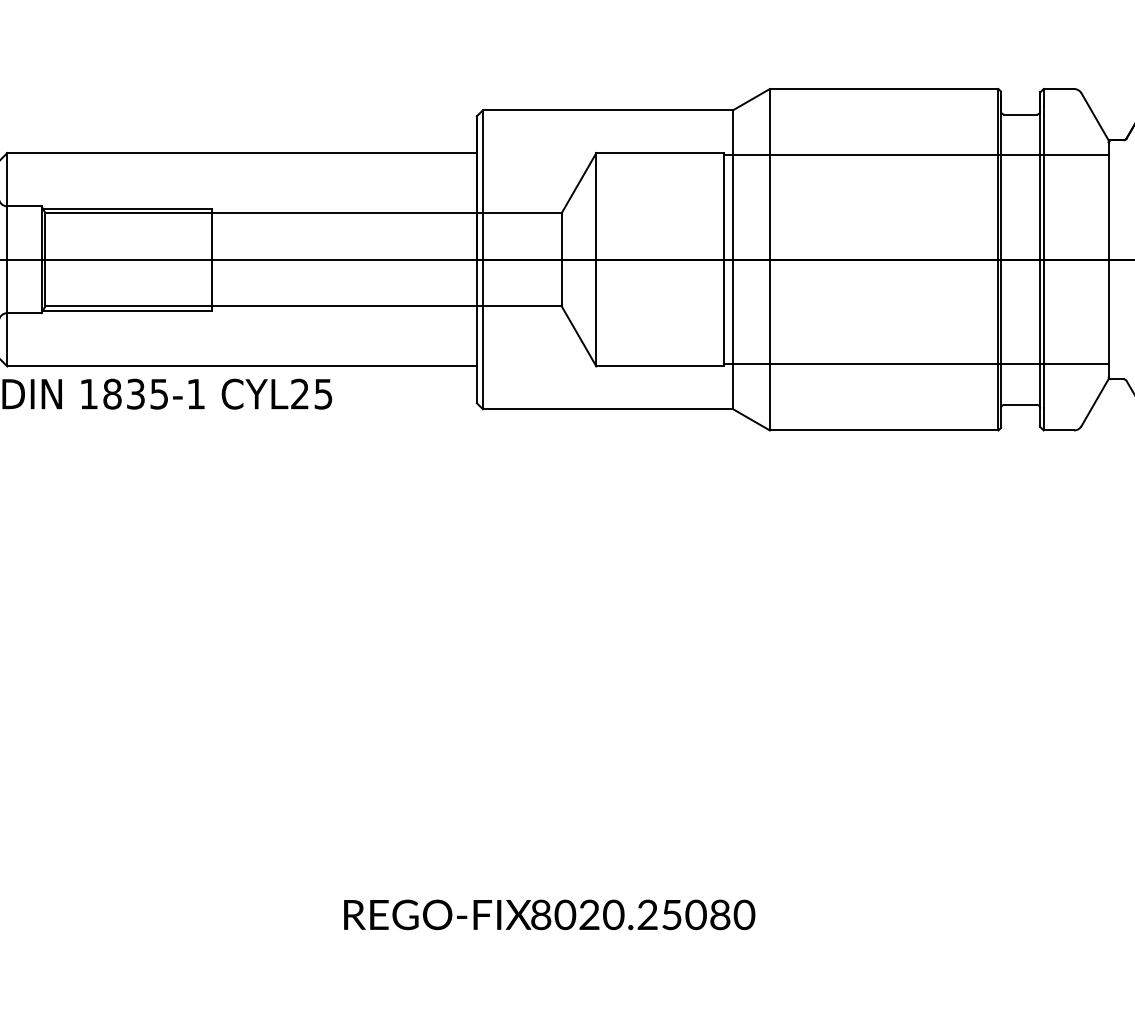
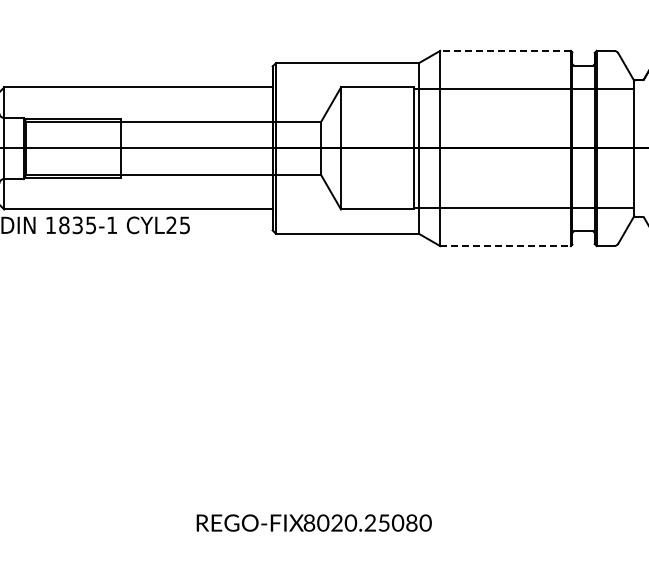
line: (884, 88) -> (505, 50), solid -> dashed
line: (885, 431) -> (506, 246), solid -> dashed

